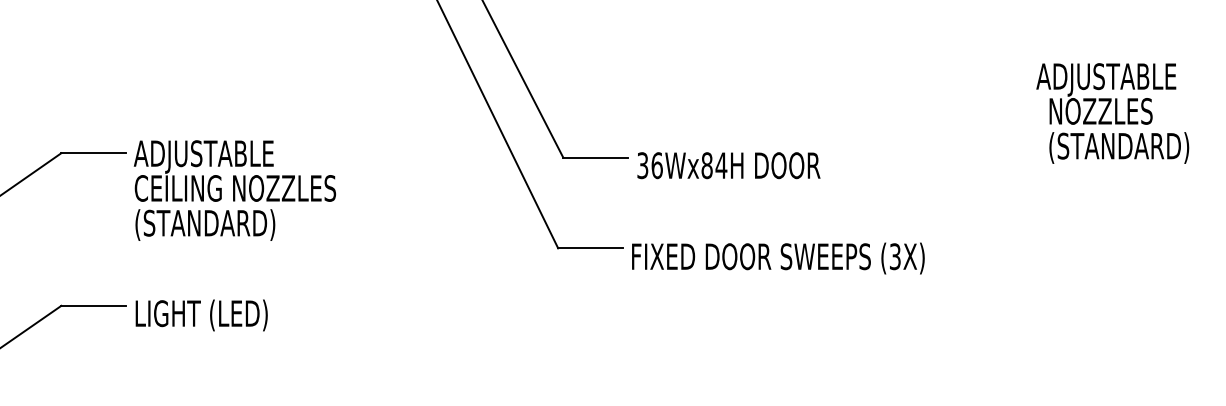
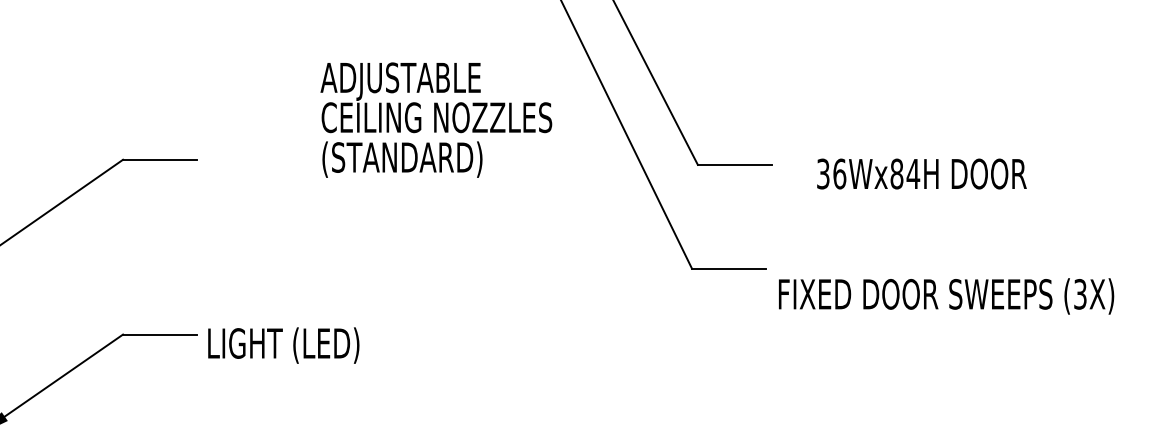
text: (728, 165) -> (921, 173), moved
text: (234, 190) -> (435, 120), moved
text: (778, 258) -> (946, 296), moved

